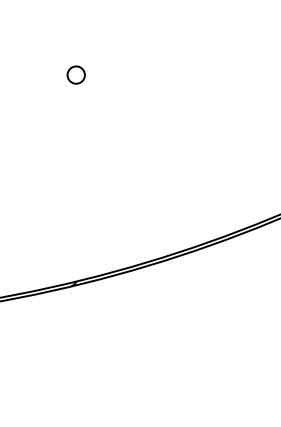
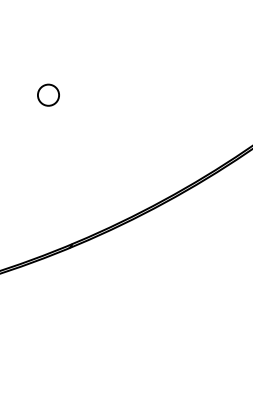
circle: (76, 74) -> (48, 94), size x1.67

